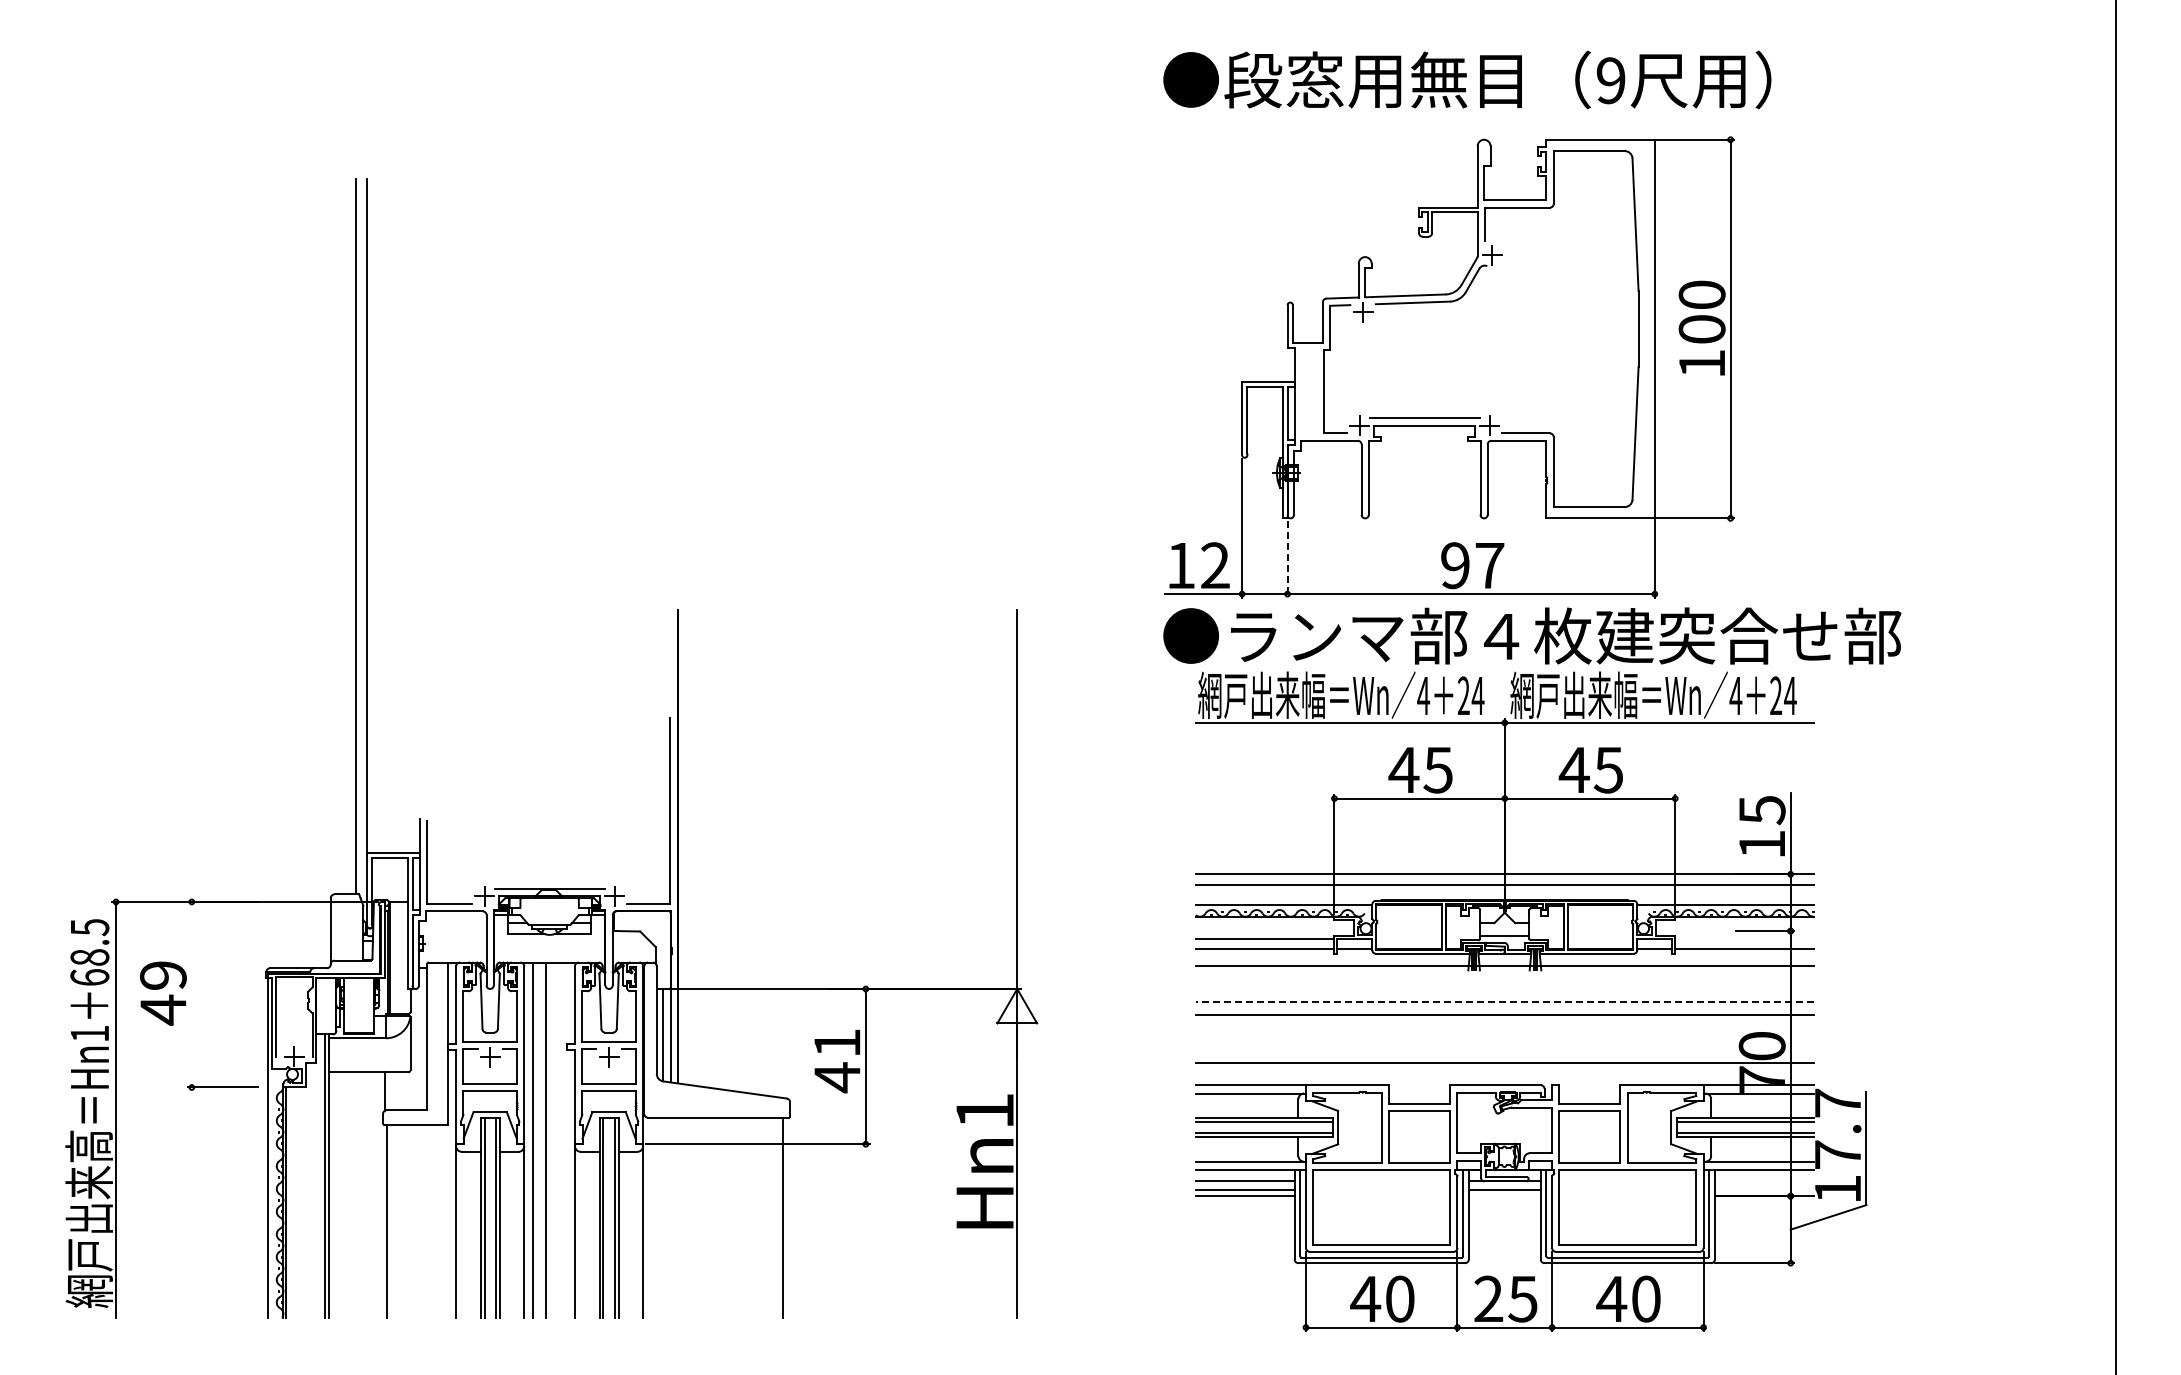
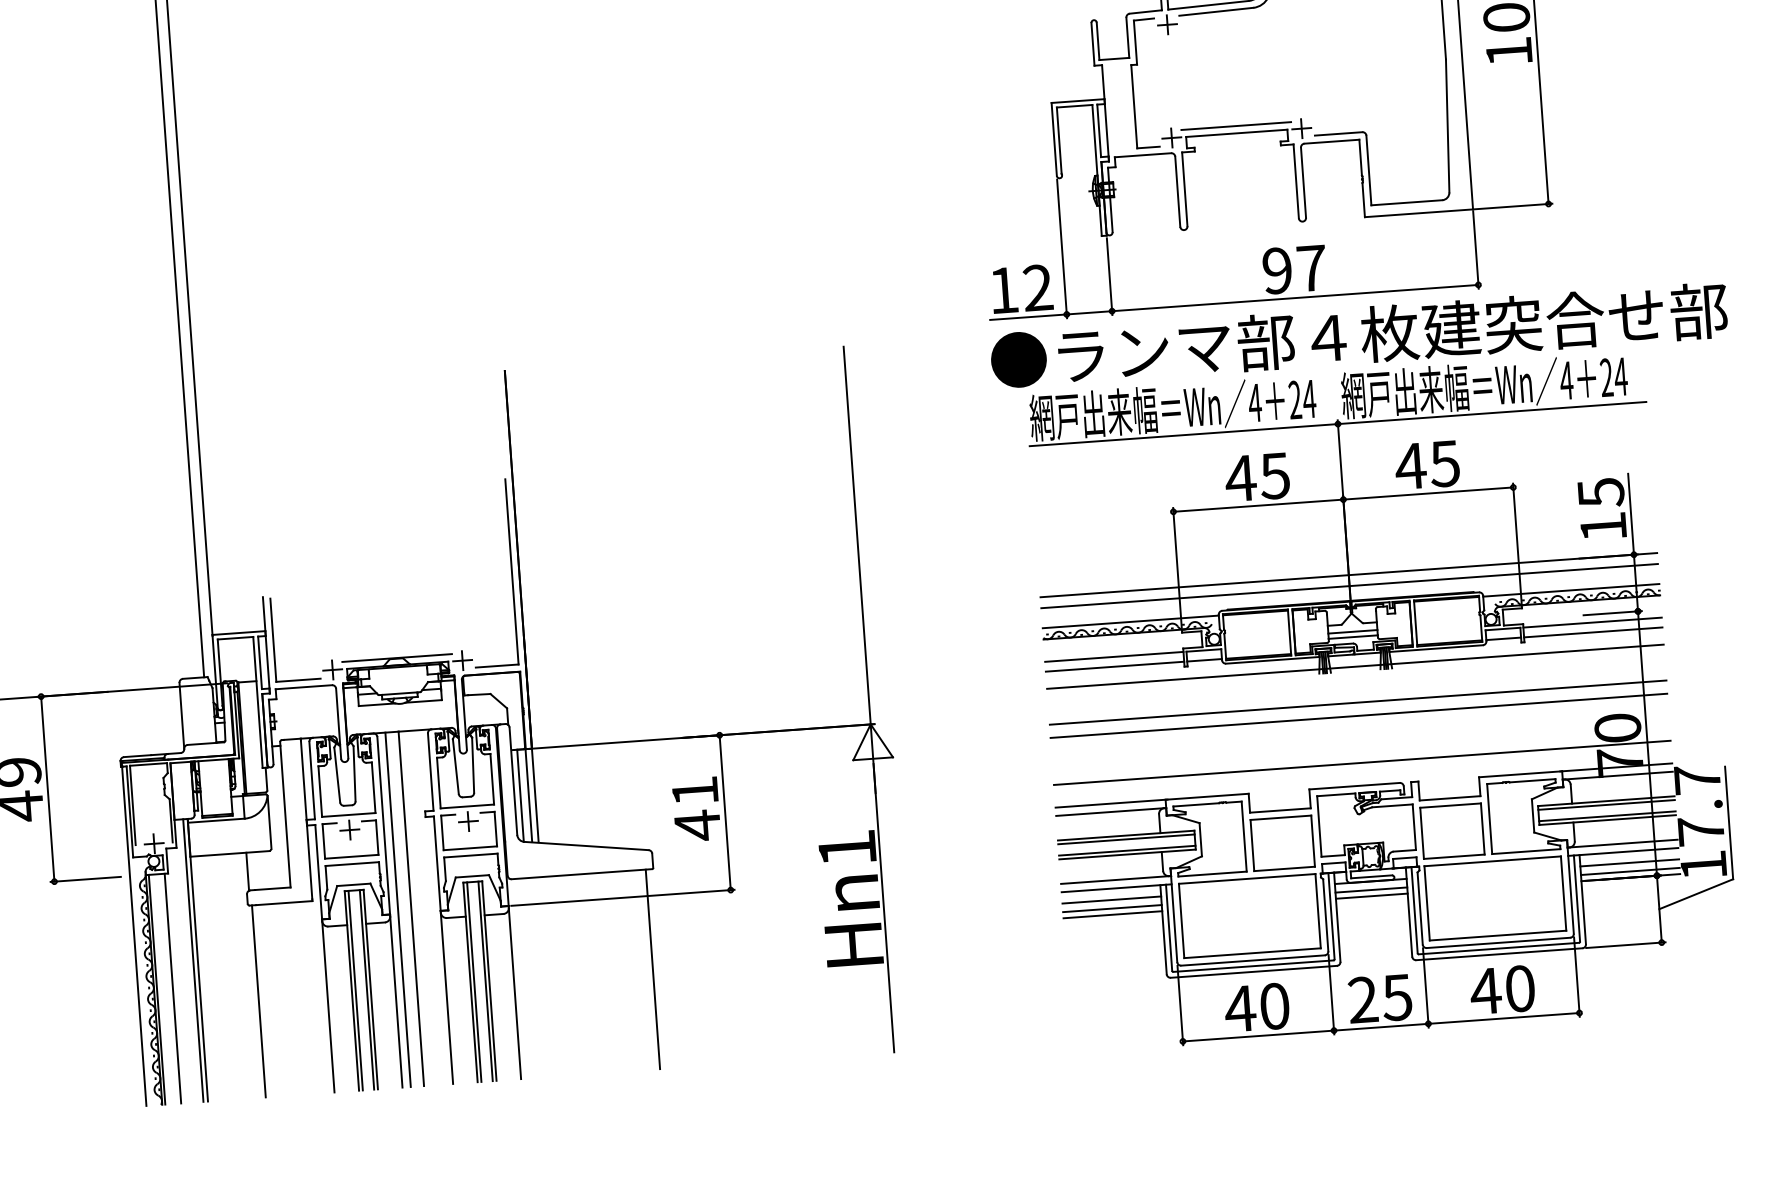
line: (1287, 559) -> (1109, 276), dashed -> solid
line: (1504, 931) -> (1352, 632), added
line: (1744, 939) -> (1592, 623), added
line: (191, 994) -> (47, 788), added
line: (1504, 1002) -> (1357, 703), dashed -> solid
line: (1763, 1181) -> (1628, 863), added
line: (1763, 1189) -> (1629, 871), added
line: (1504, 1196) -> (1371, 896), added
line: (302, 1202) -> (173, 988), added

